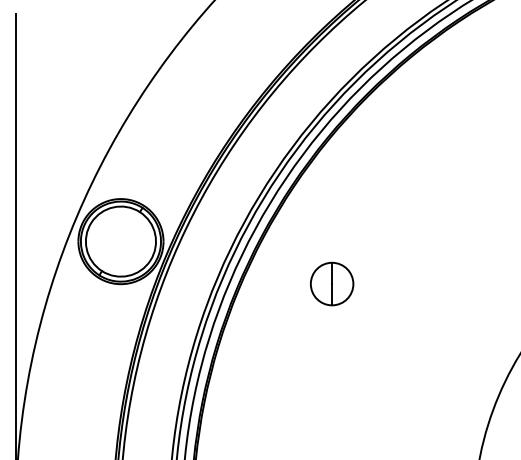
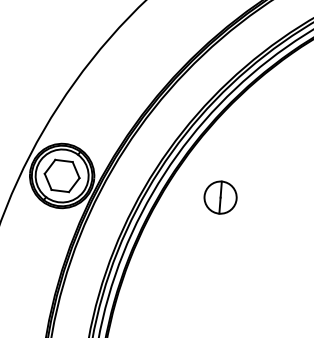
part: (120, 241) -> (61, 175), added
part: (332, 283) -> (220, 197), moved

